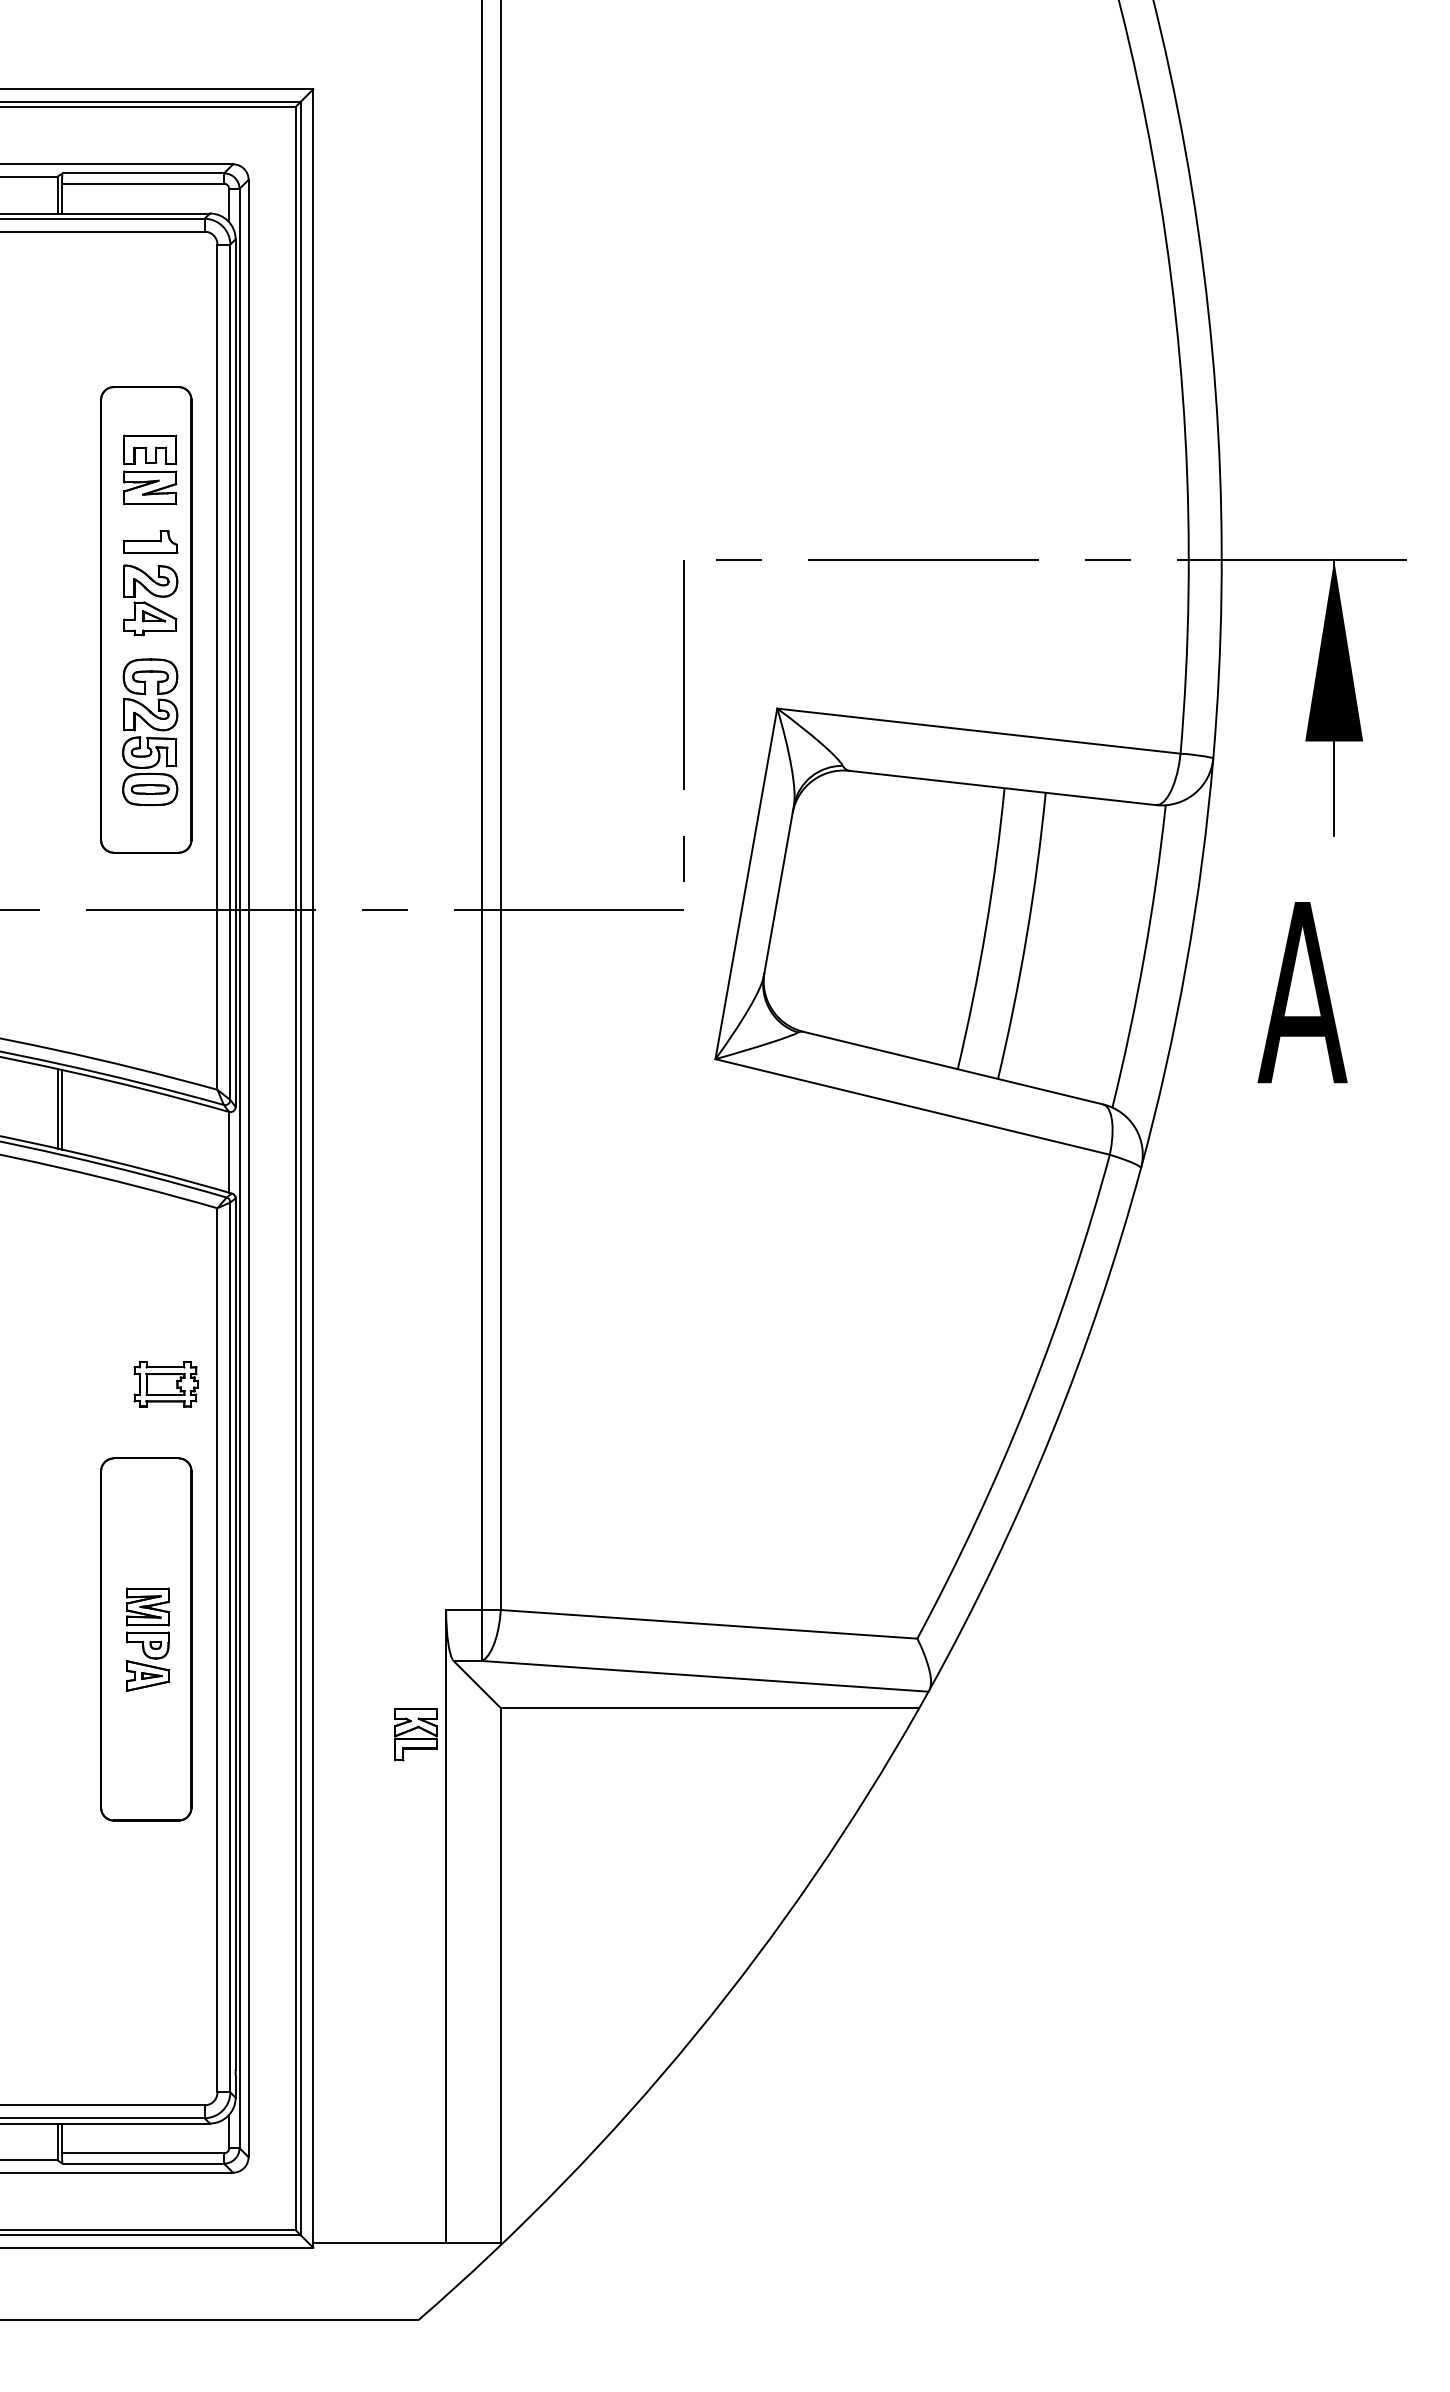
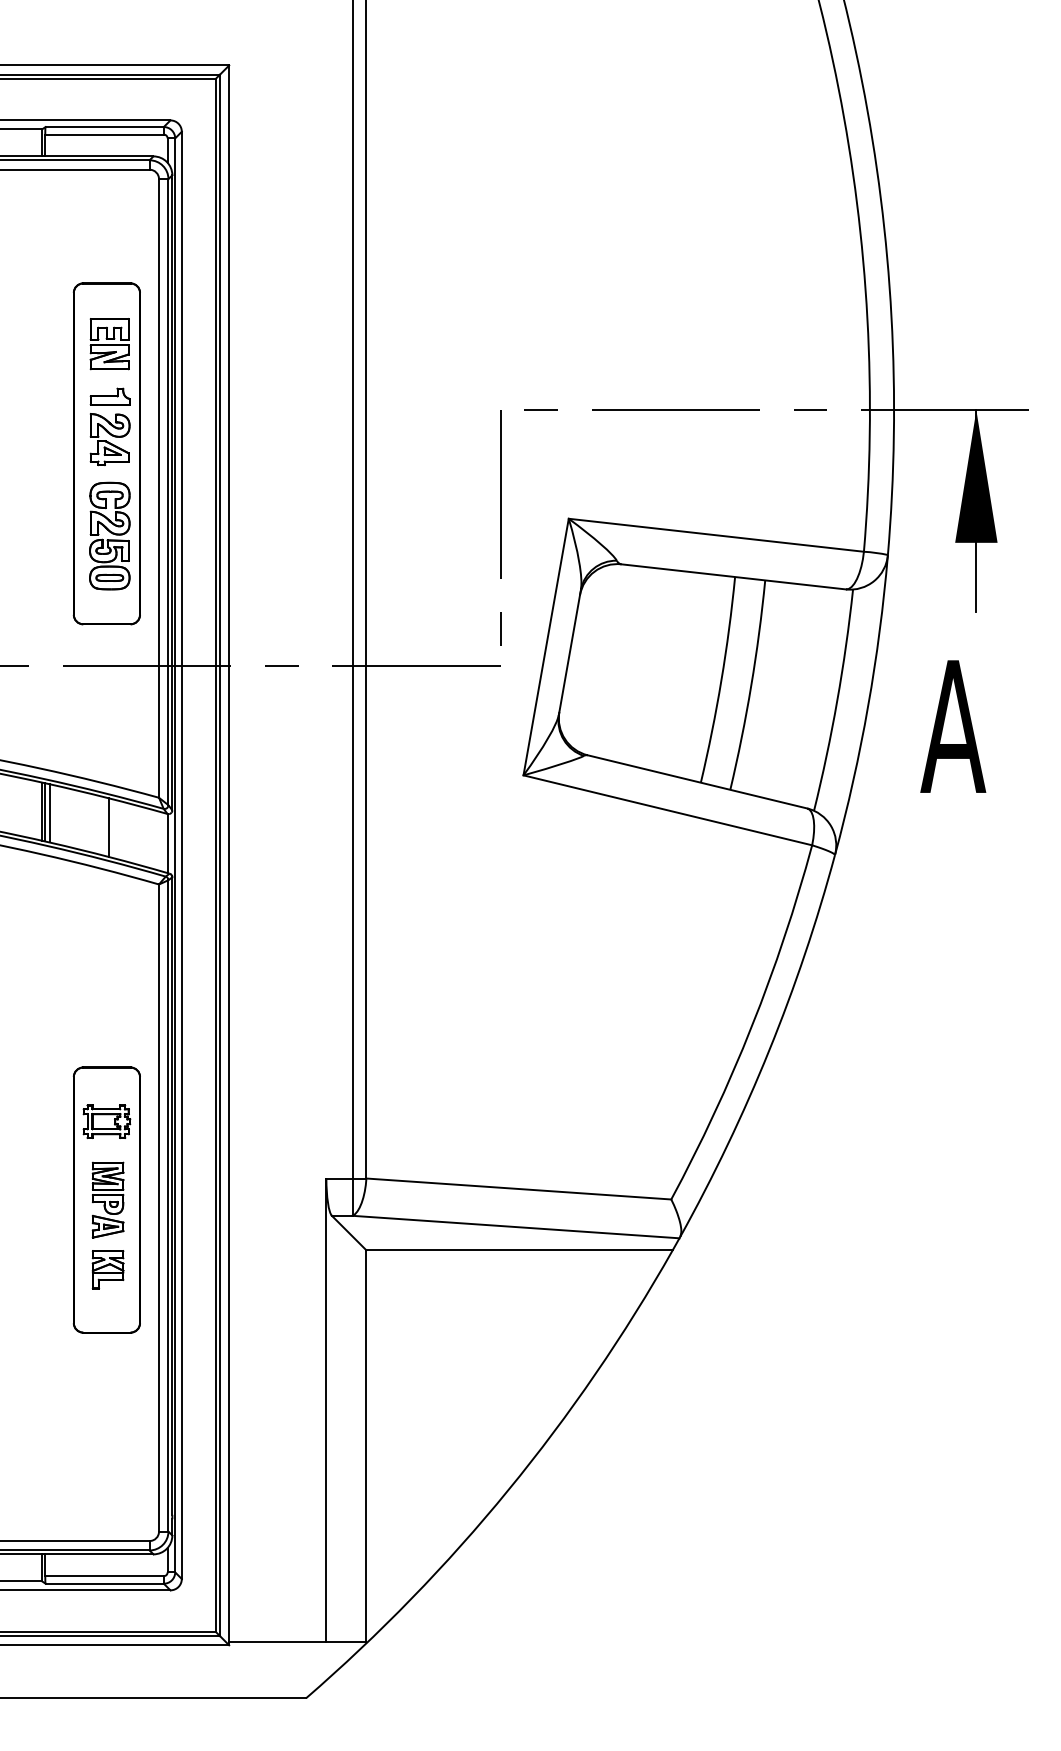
line: (68, 1110) -> (50, 812), added
line: (149, 1130) -> (109, 827), added
part: (165, 1384) -> (106, 1121), moved
part: (415, 1734) -> (107, 1269), moved

